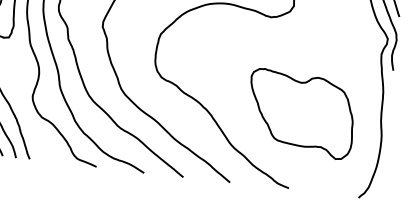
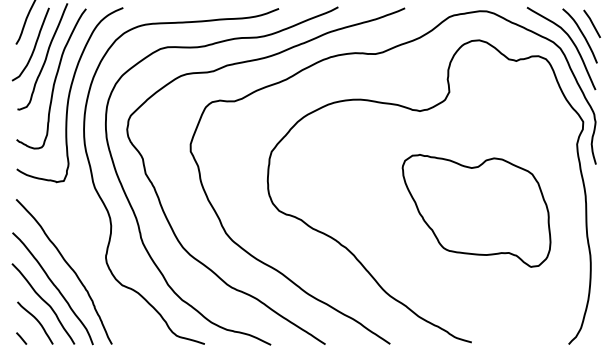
part: (301, 113) -> (476, 210), moved

